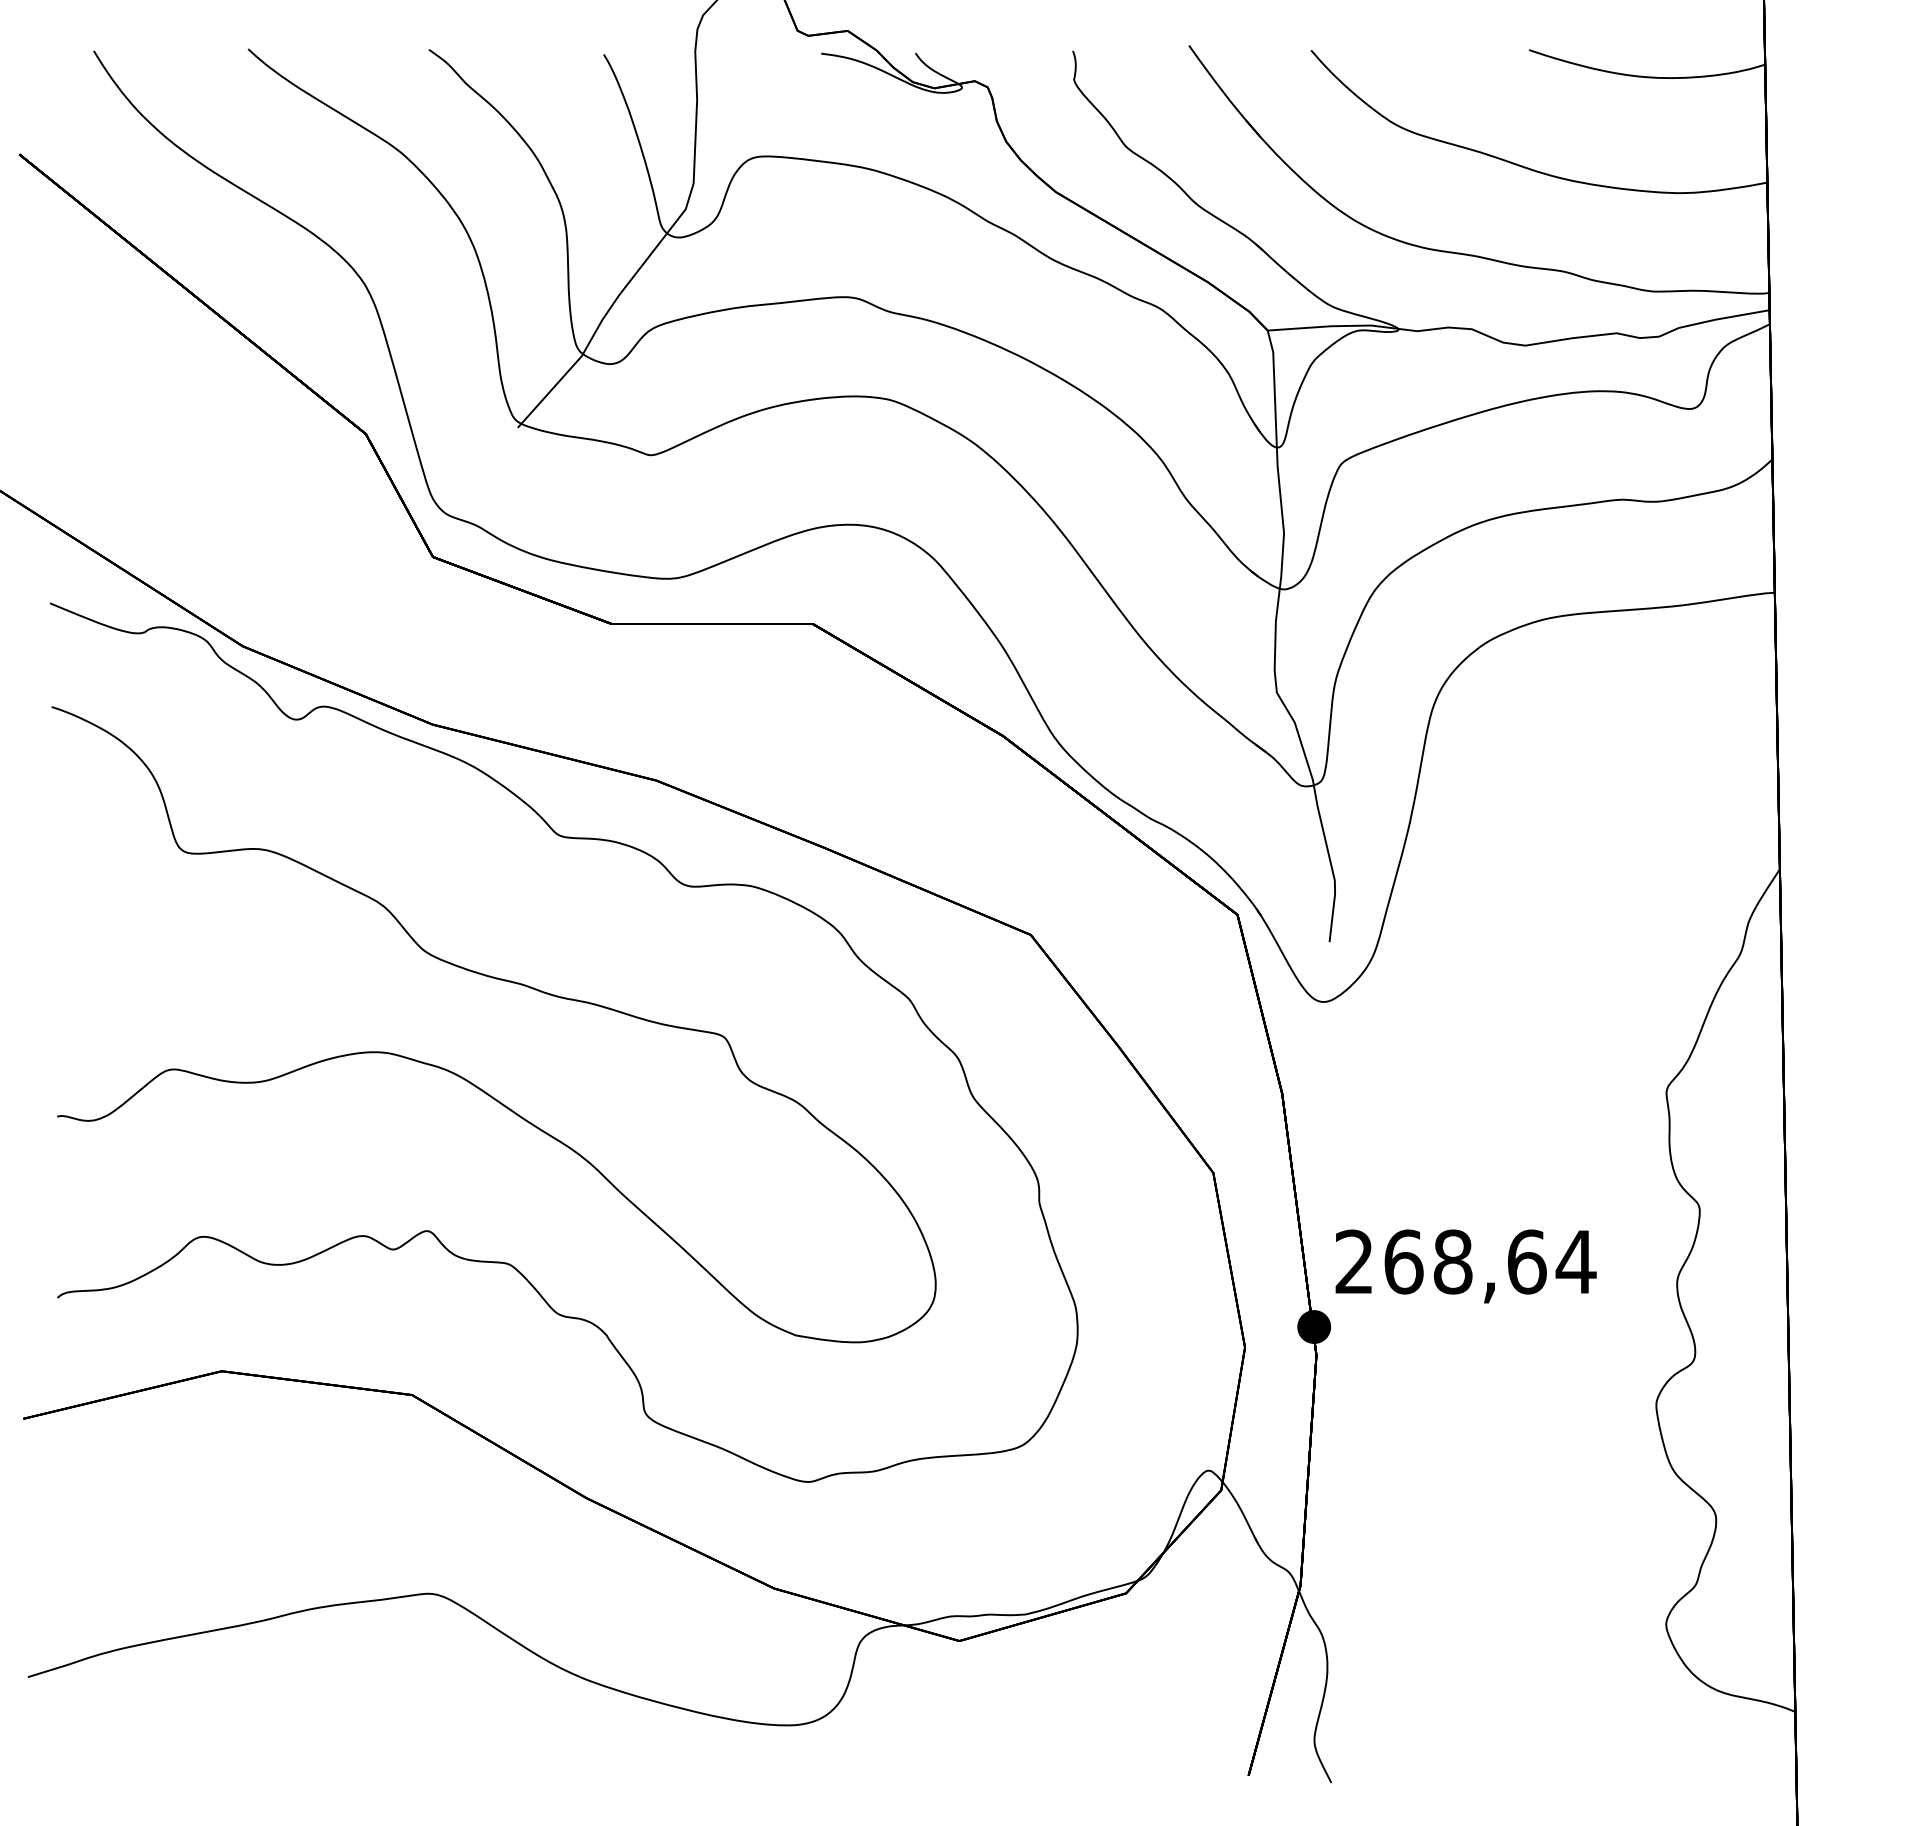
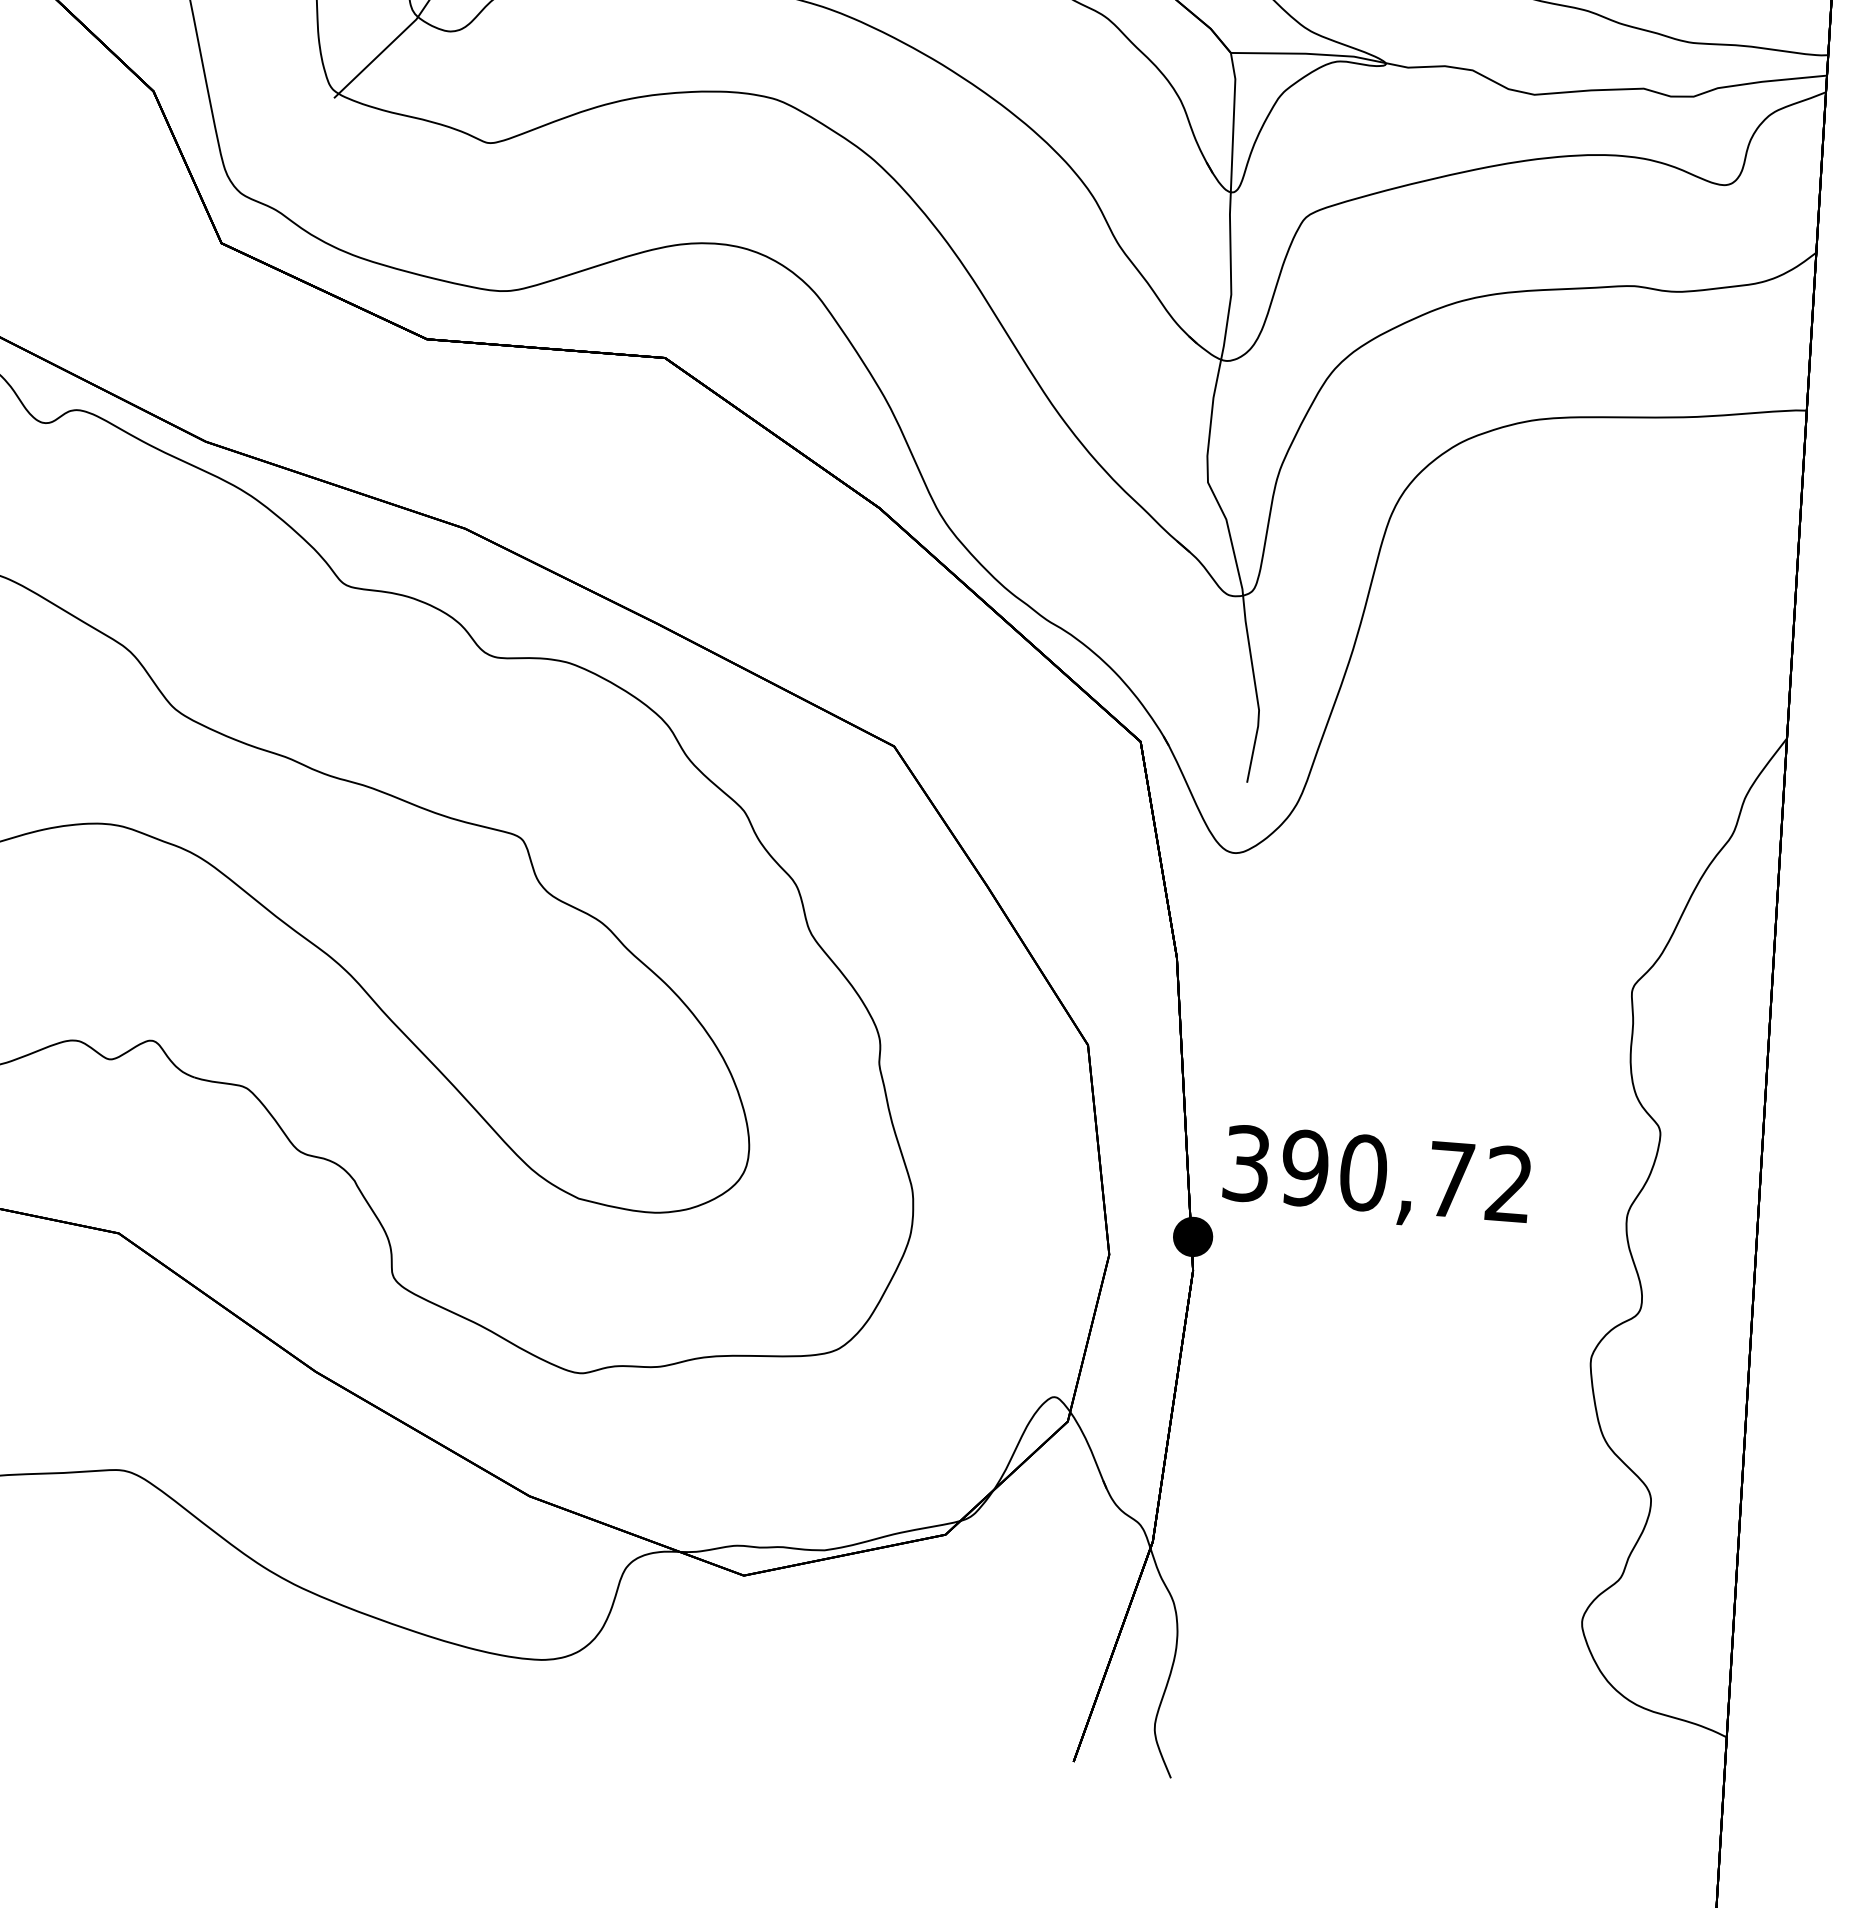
text: (1465, 1261) -> (1378, 1173), 268,64 -> 390,72

